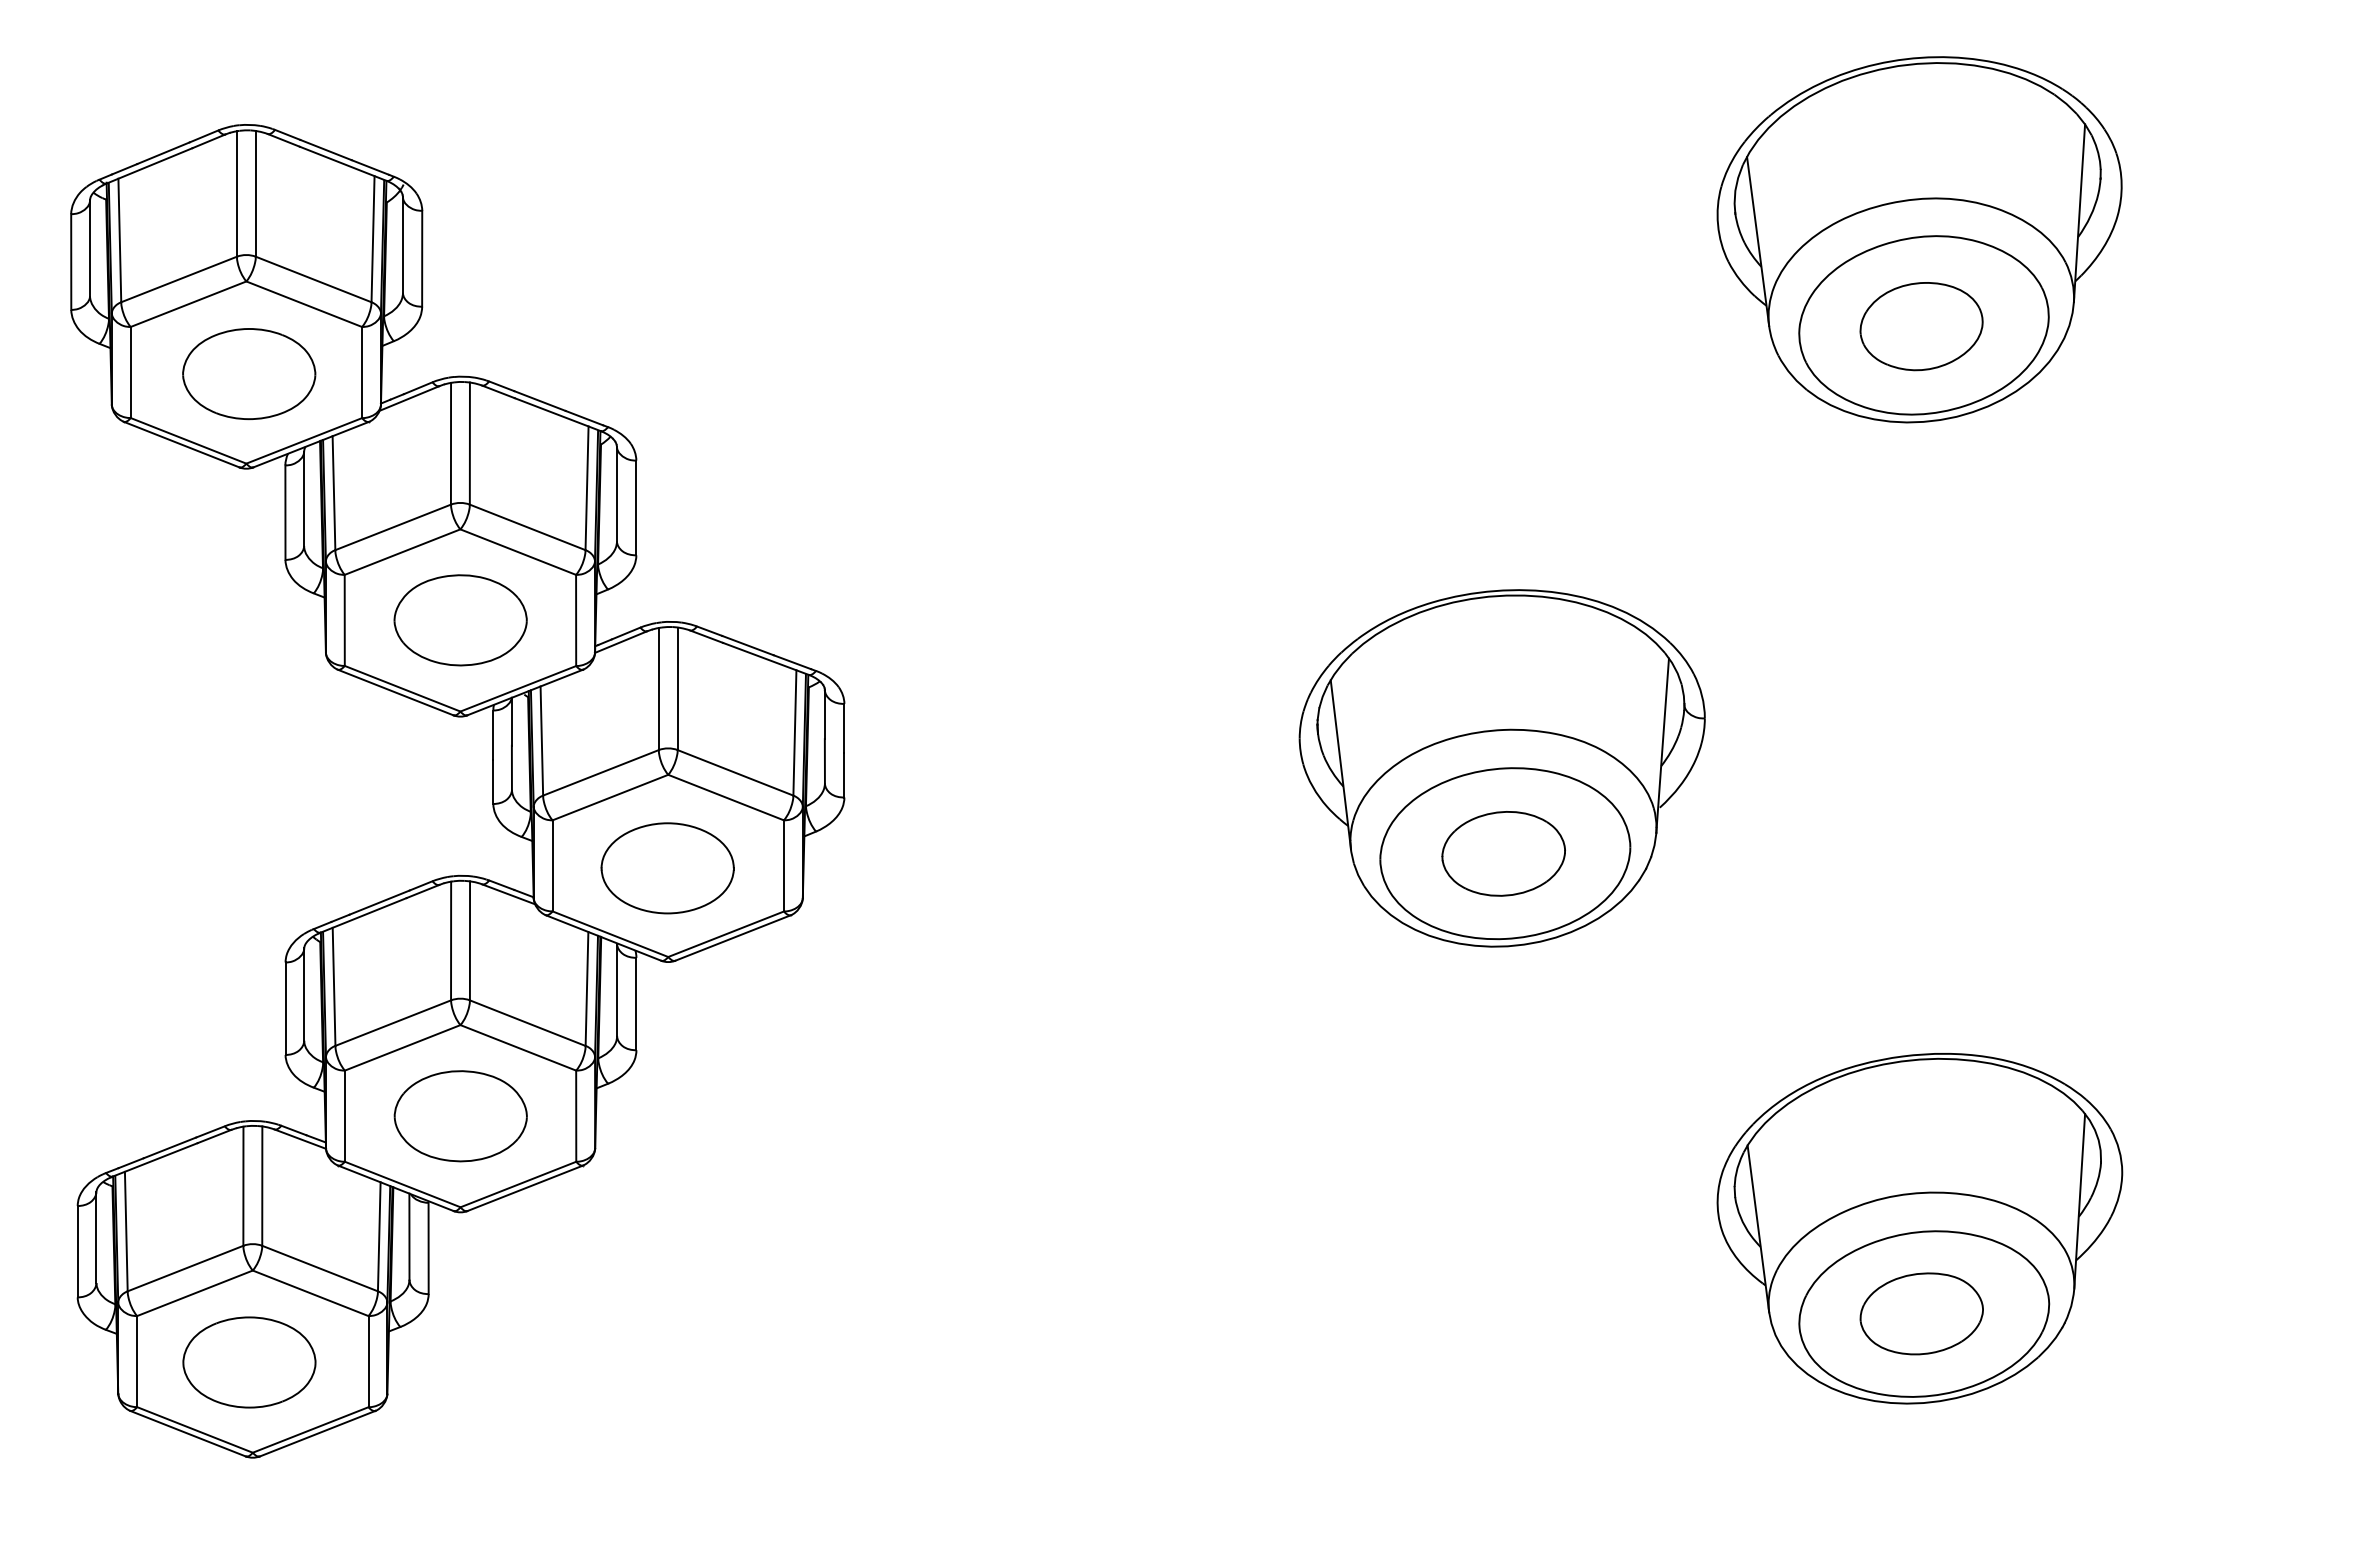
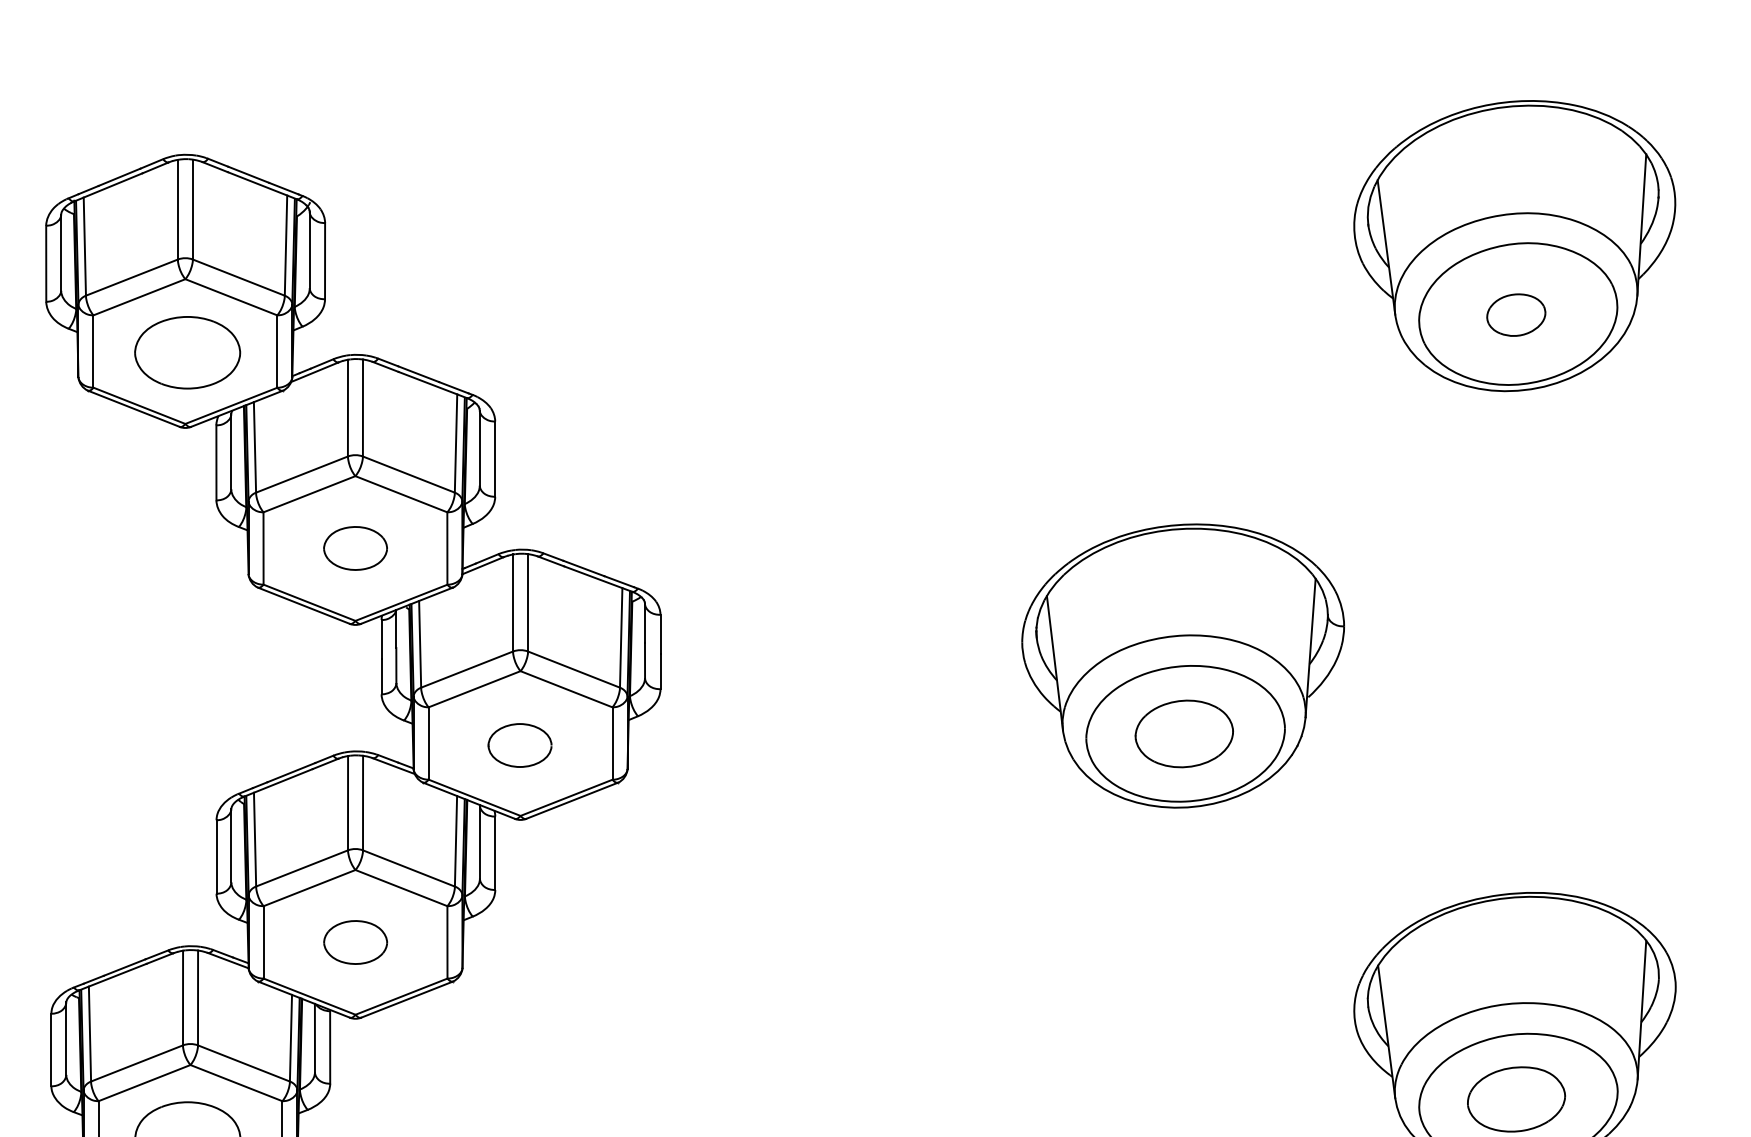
part: (1921, 326) -> (1516, 314), size x0.6
part: (460, 620) -> (355, 548), size x0.6
part: (667, 868) -> (519, 745), size x0.6
part: (460, 1116) -> (355, 942), size x0.6

